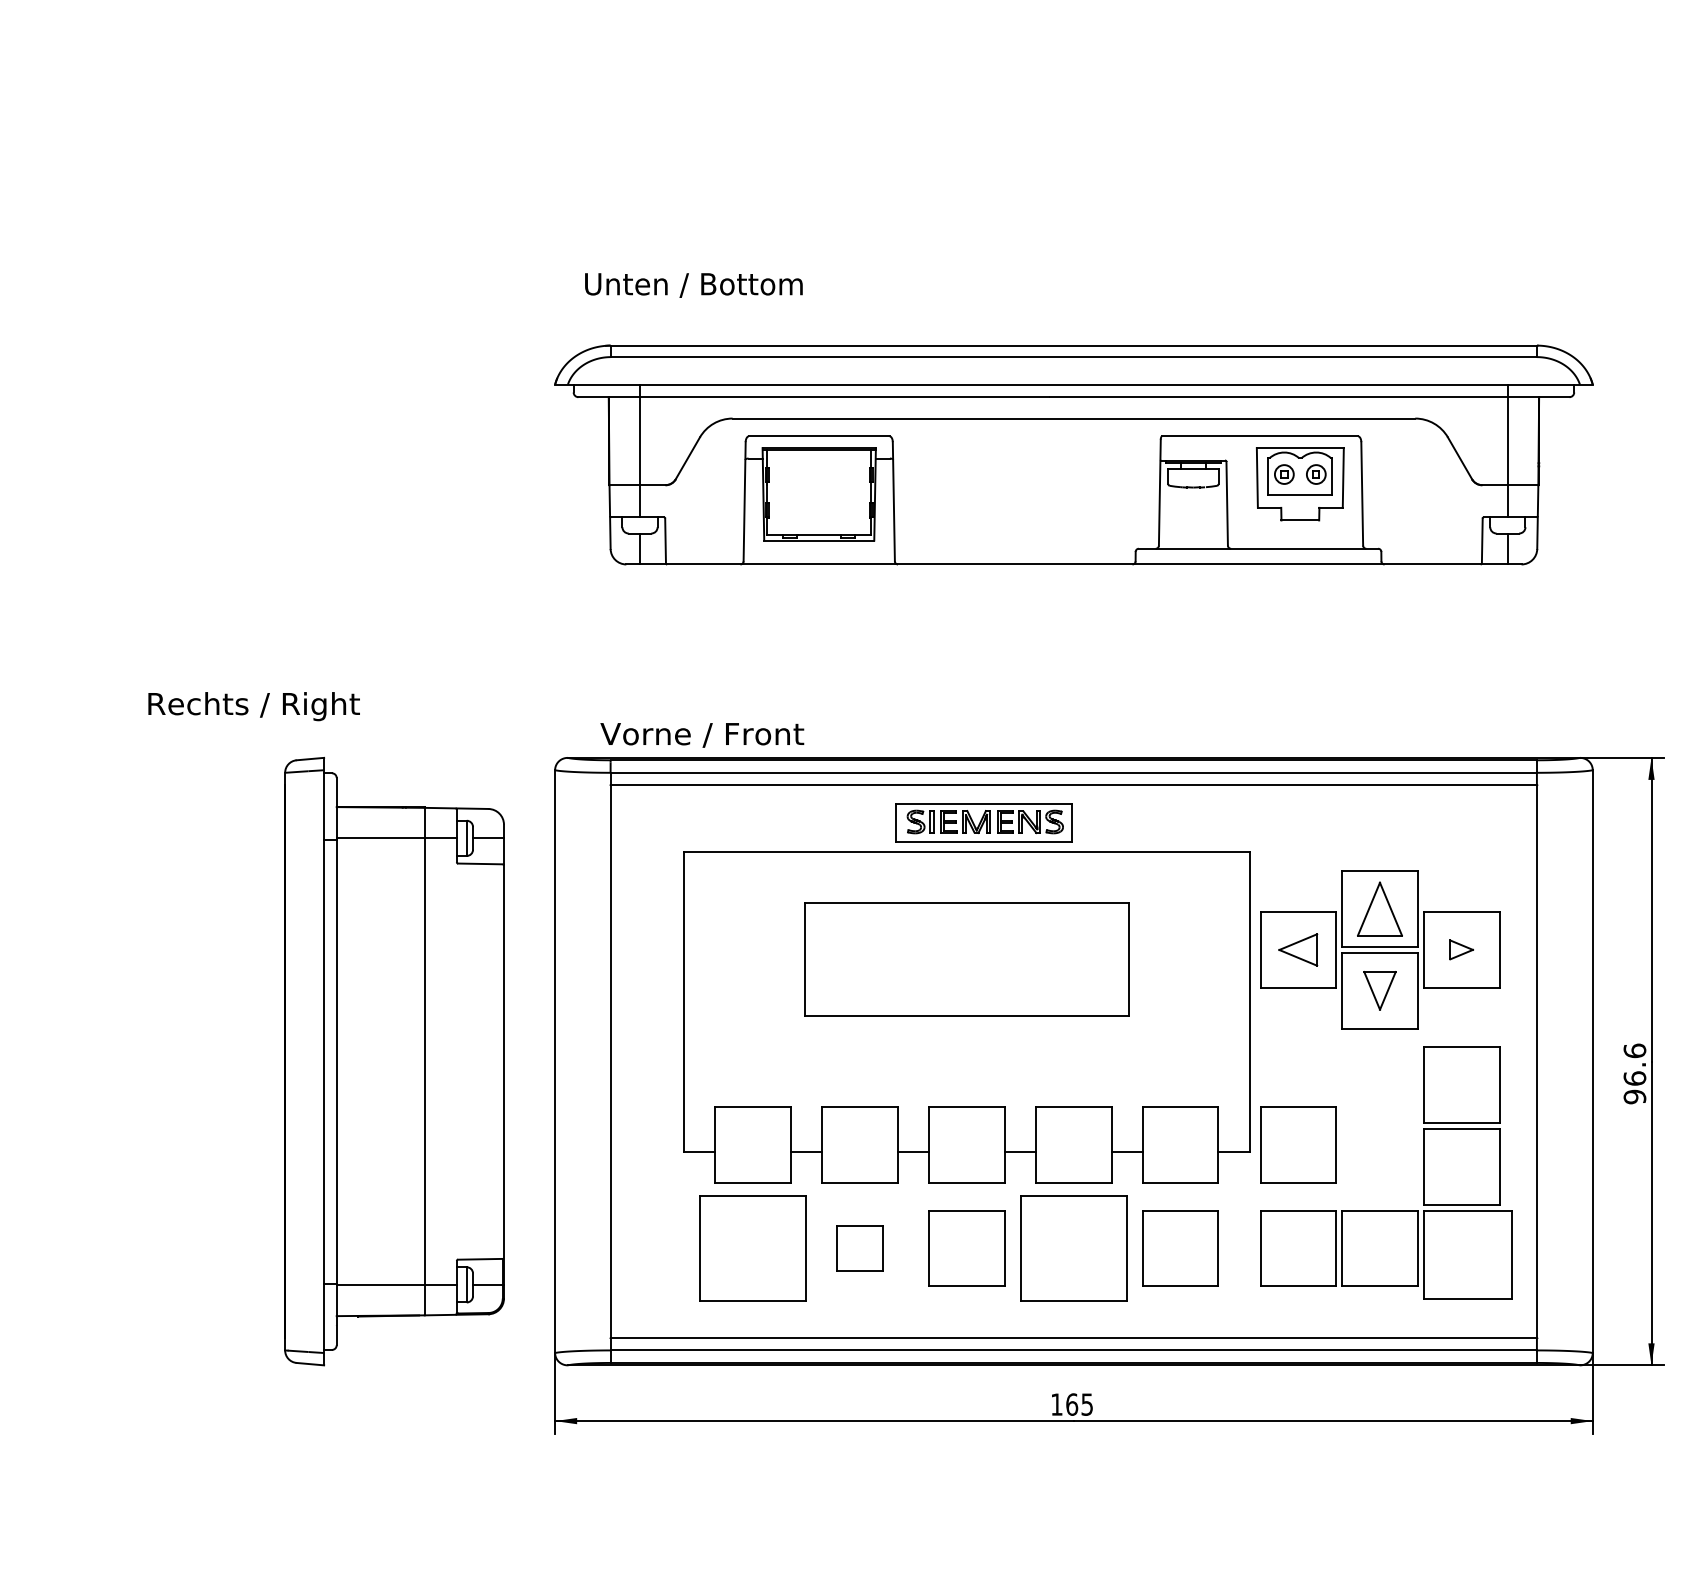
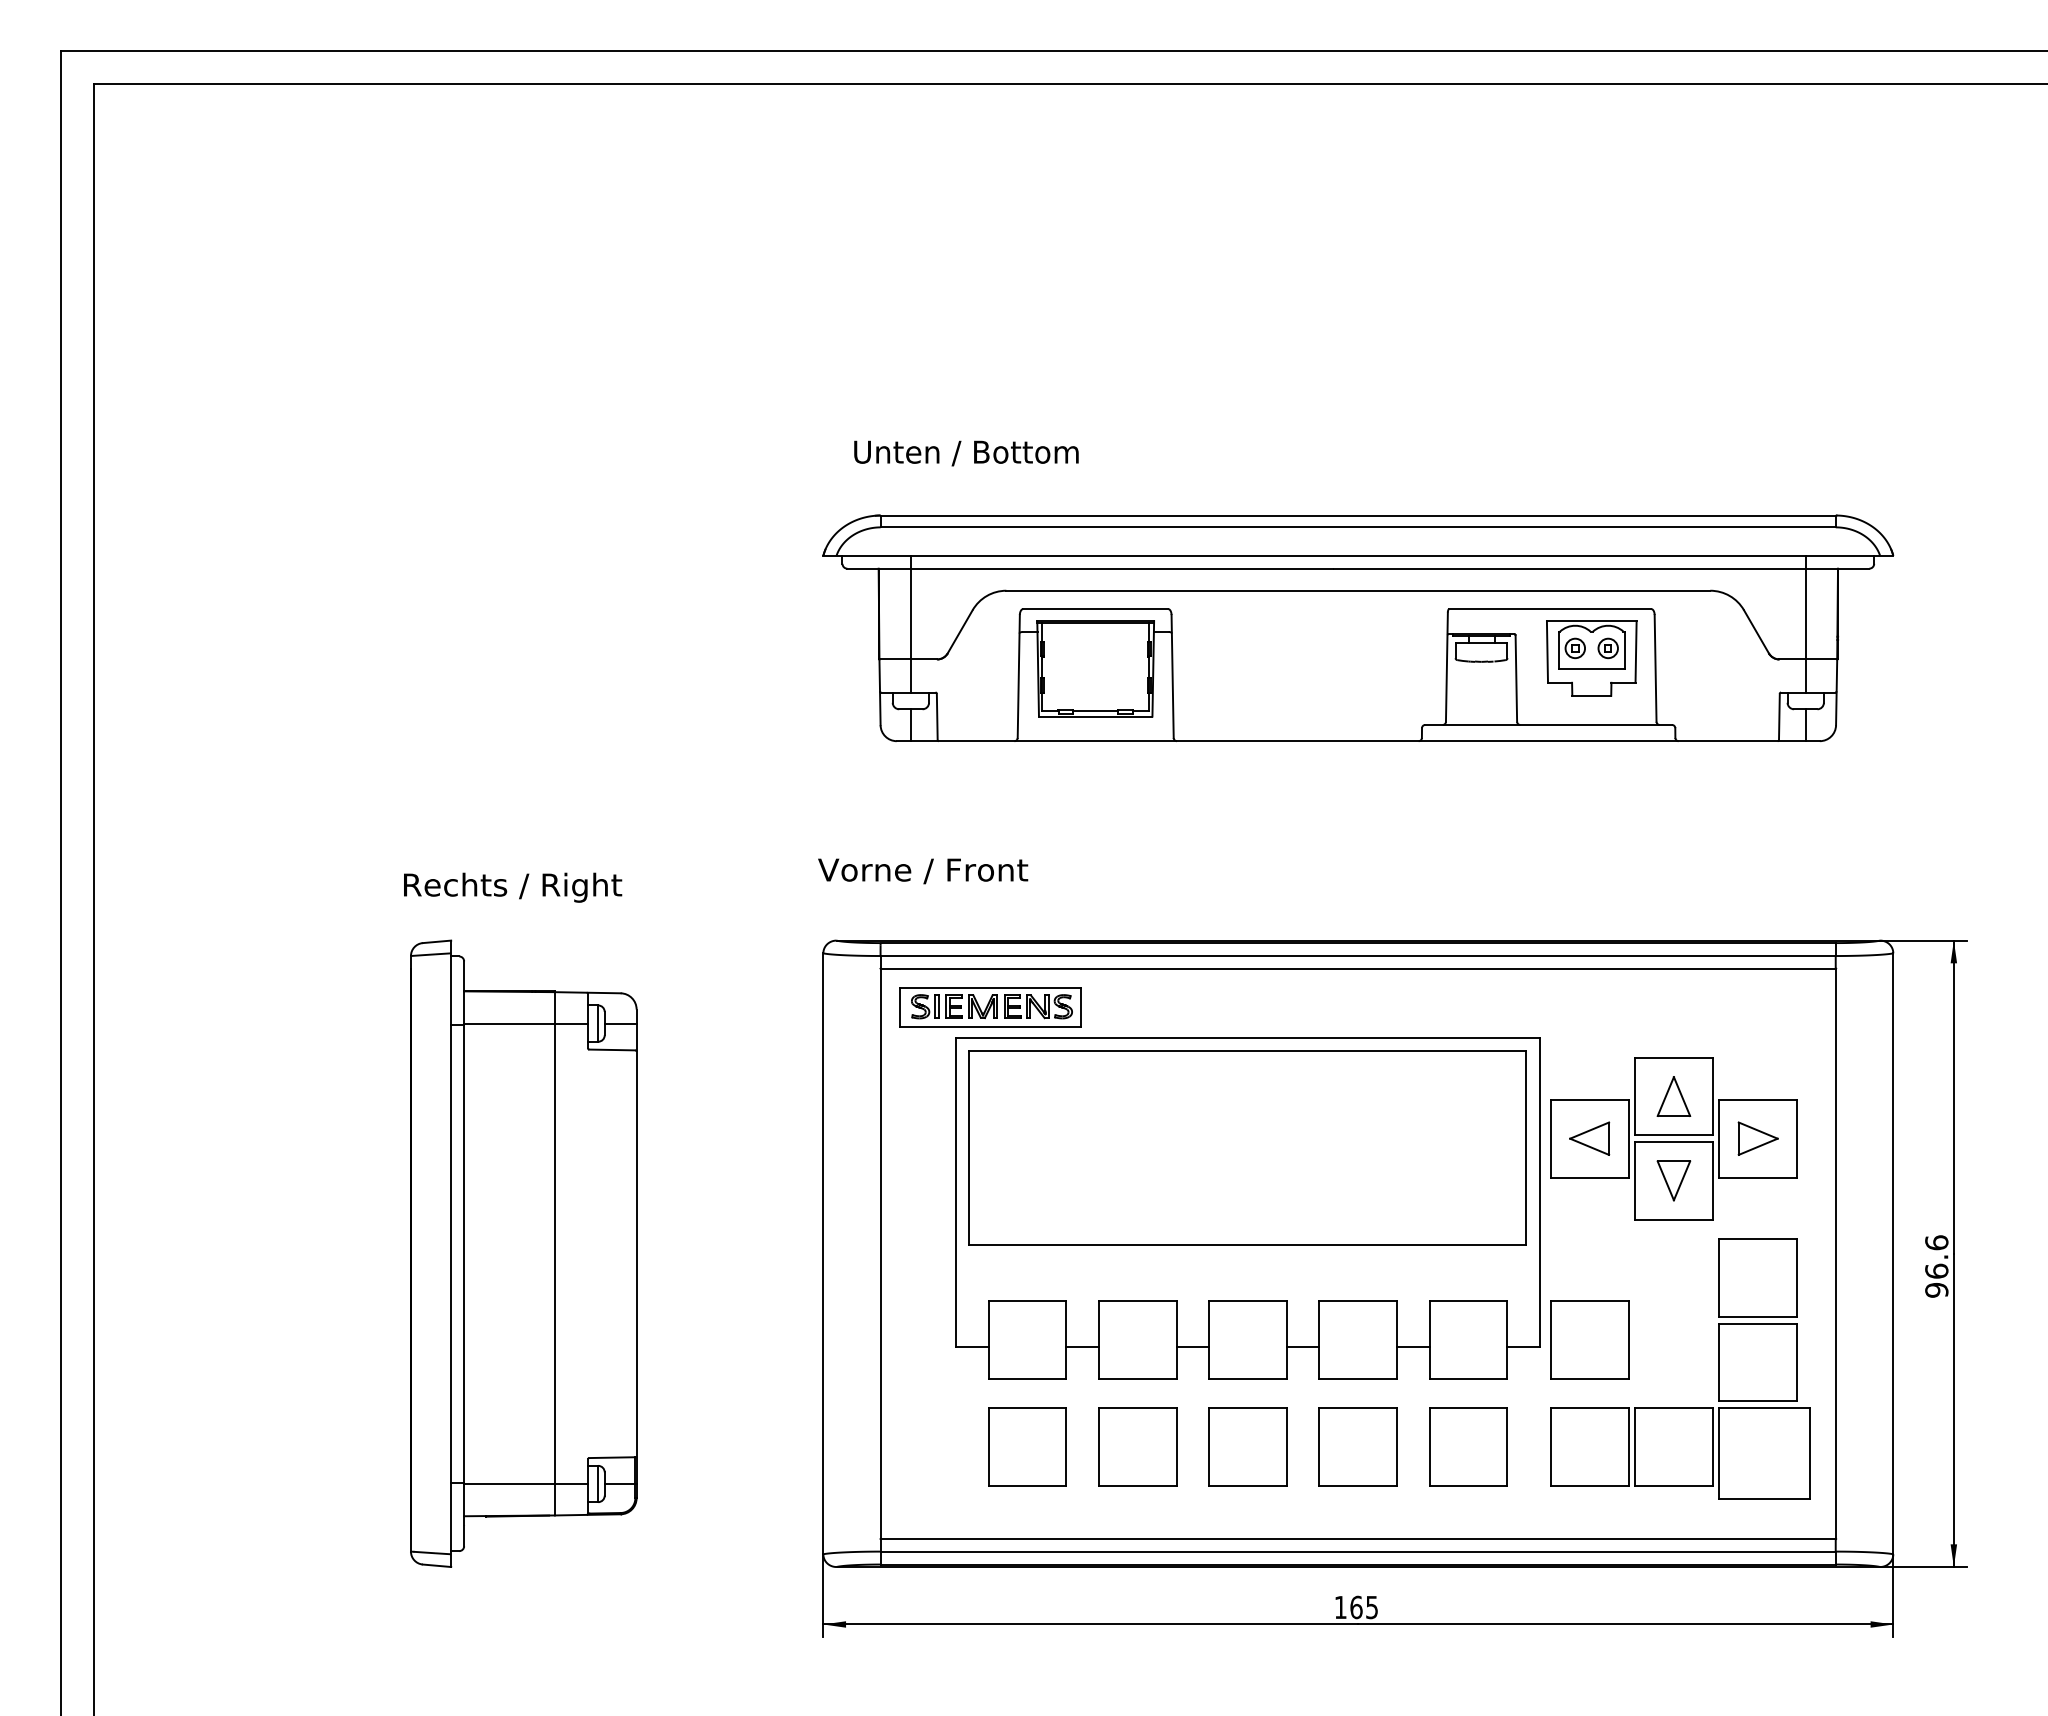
text: (702, 735) -> (923, 871), moved
part: (983, 822) -> (990, 1007), moved
part: (1379, 909) -> (1673, 1096), size x0.71
part: (1461, 949) -> (1757, 1138), size x1.67
part: (966, 958) -> (1247, 1147), size x1.67
part: (394, 1061) -> (523, 1253), moved
part: (753, 1248) -> (1027, 1446), size x0.71
part: (859, 1248) -> (1137, 1446), size x1.67
part: (1073, 1248) -> (1357, 1446), size x0.71

